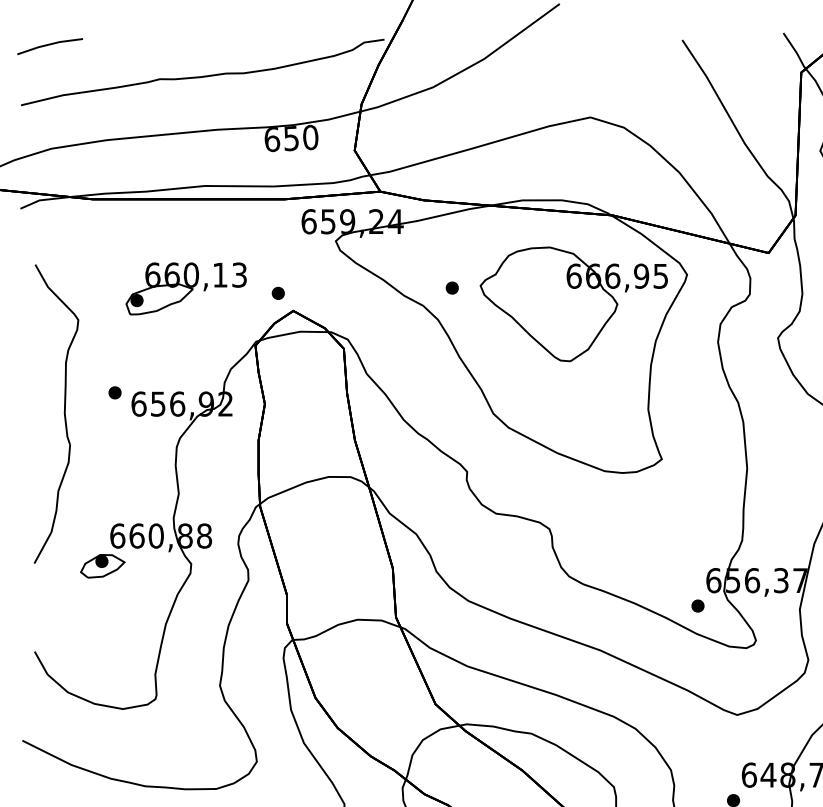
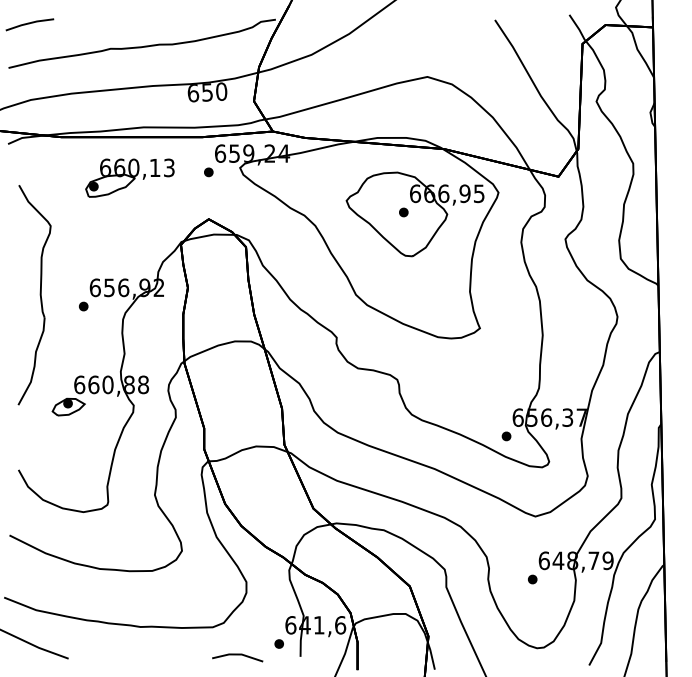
part: (185, 288) -> (129, 177), moved
part: (451, 288) -> (403, 212), moved
part: (277, 293) -> (208, 172), moved
part: (114, 392) -> (83, 306), moved

